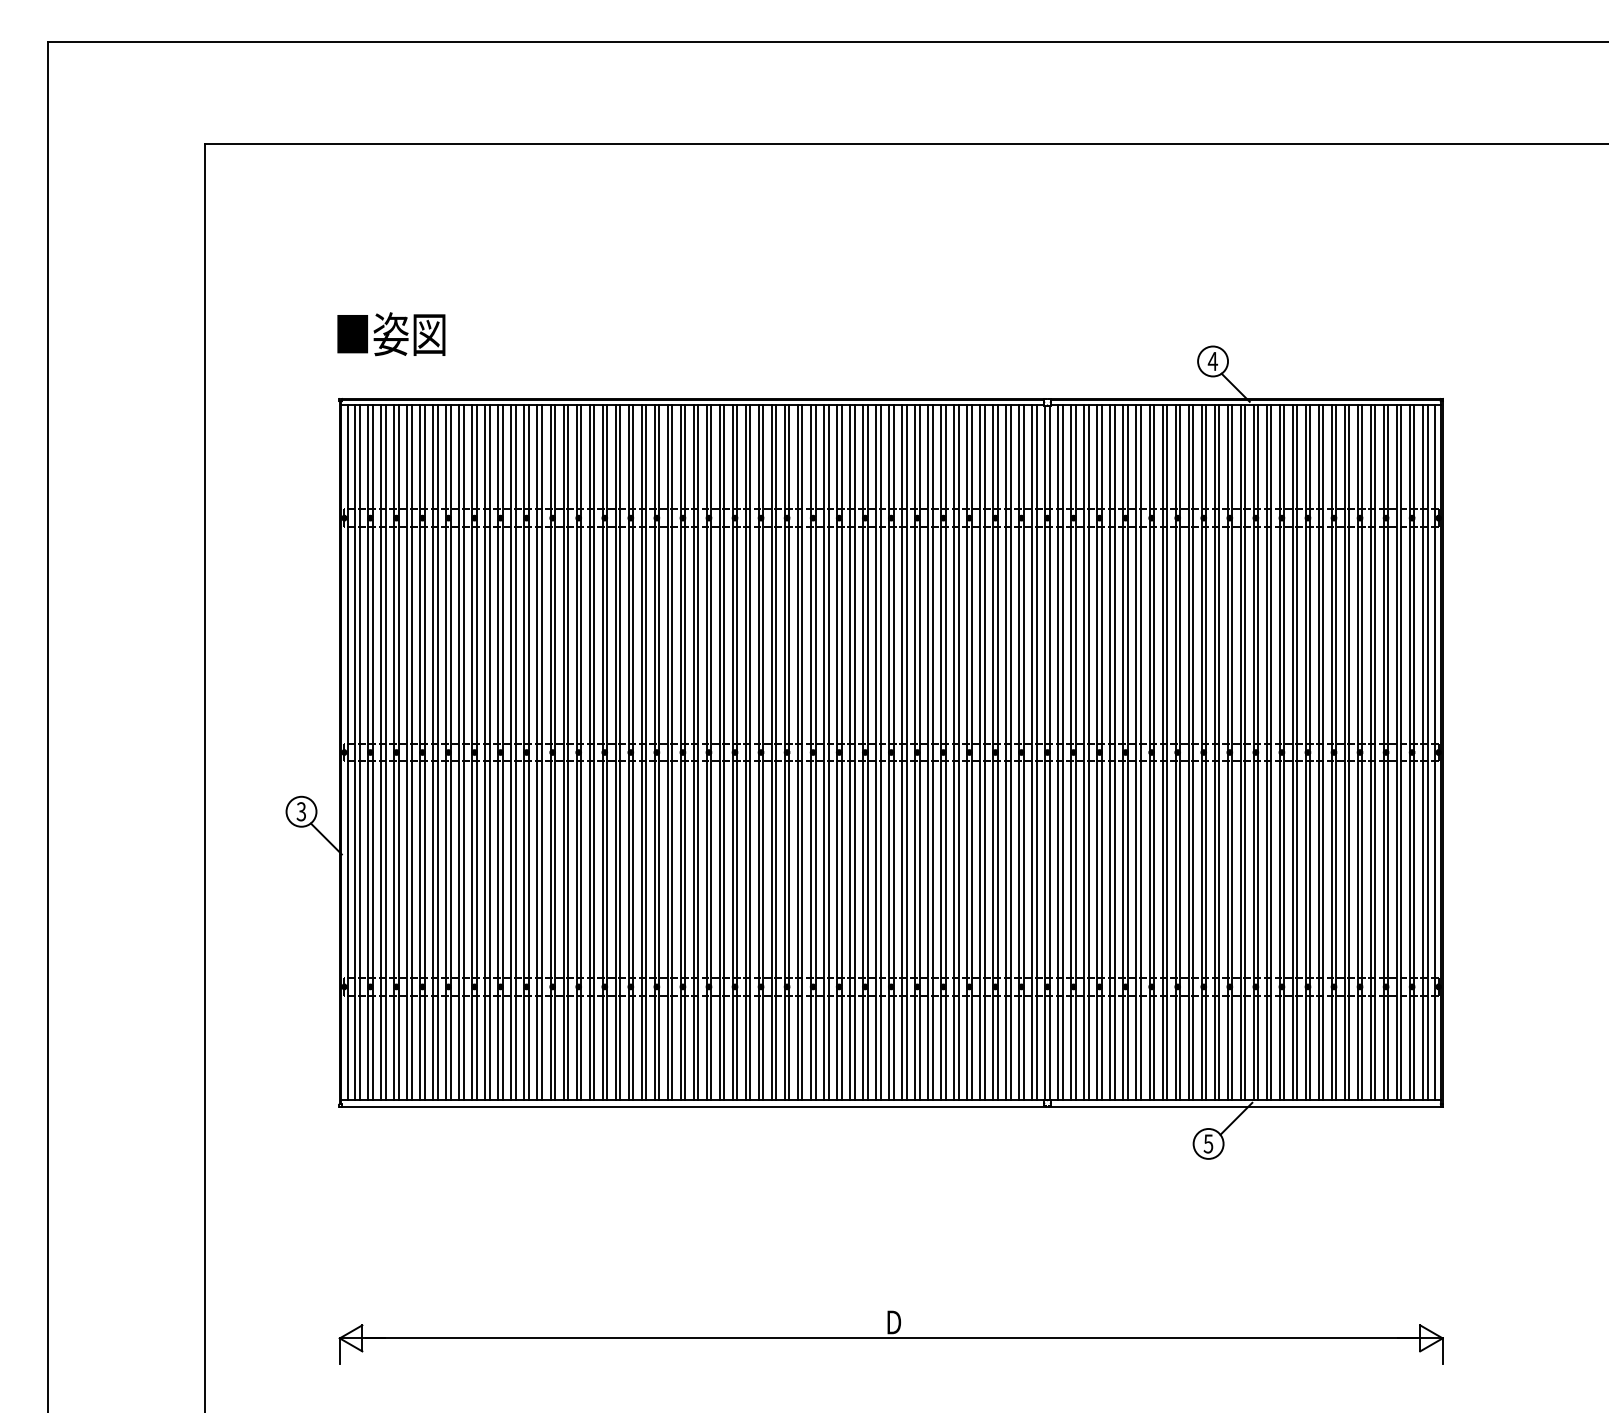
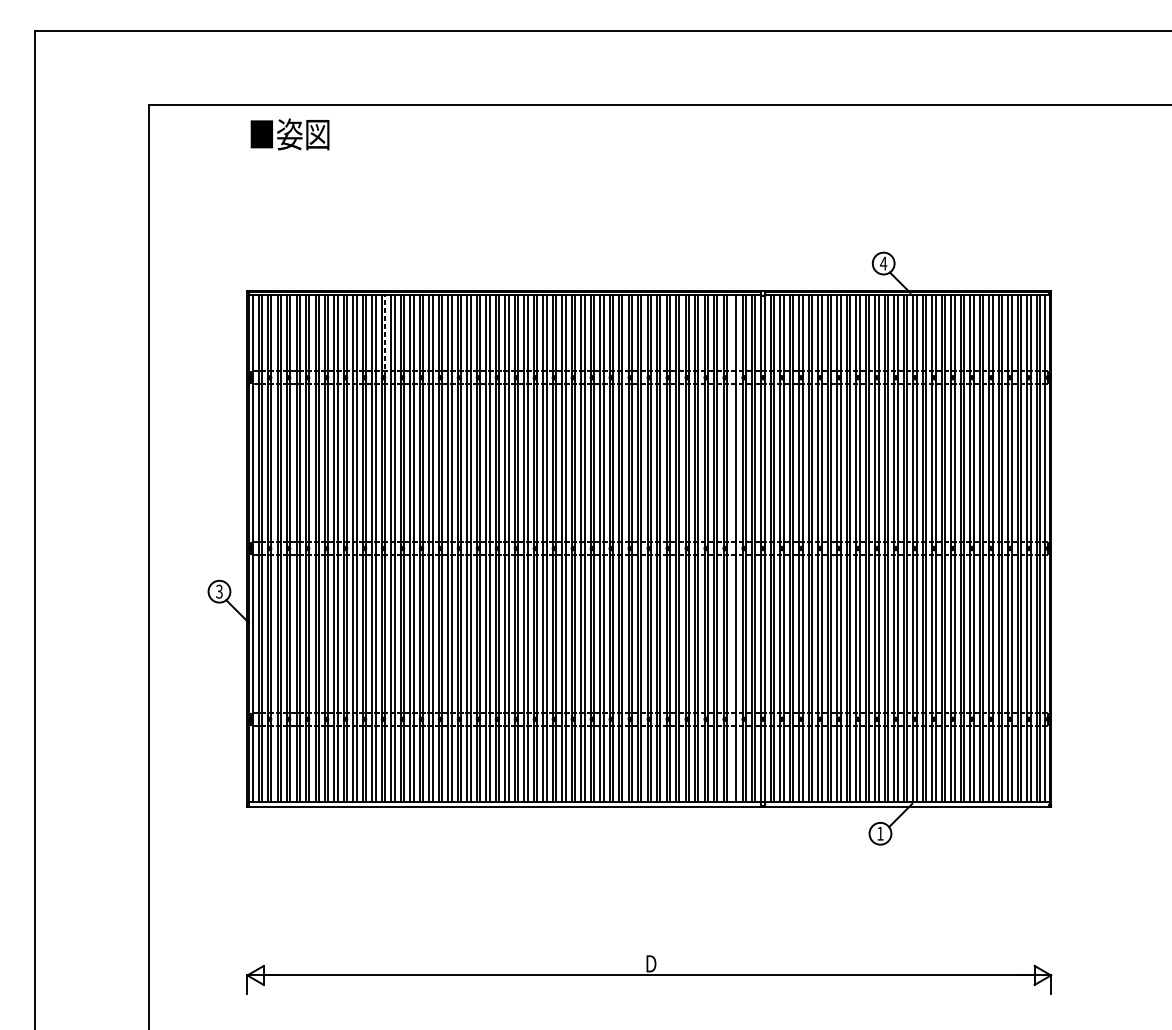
text: (391, 334) -> (290, 134), moved
line: (529, 460) -> (385, 335), solid -> dashed
line: (1006, 752) -> (733, 548), removed
text: (1208, 1143) -> (880, 833), 5 -> 1

